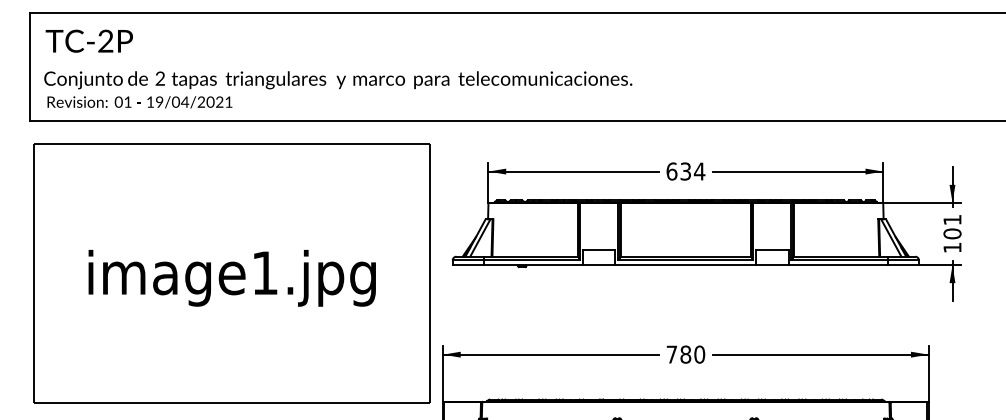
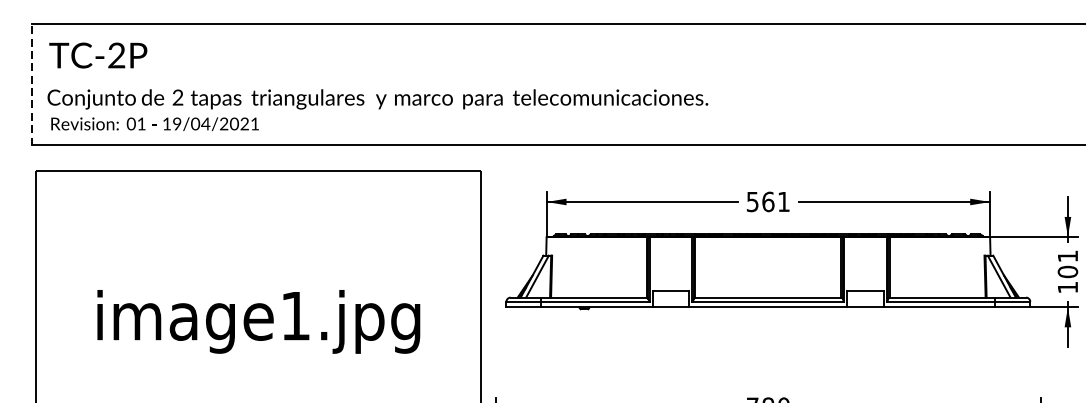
line: (30, 66) -> (32, 83), solid -> dashed
text: (685, 171) -> (767, 201), 634 -> 561

